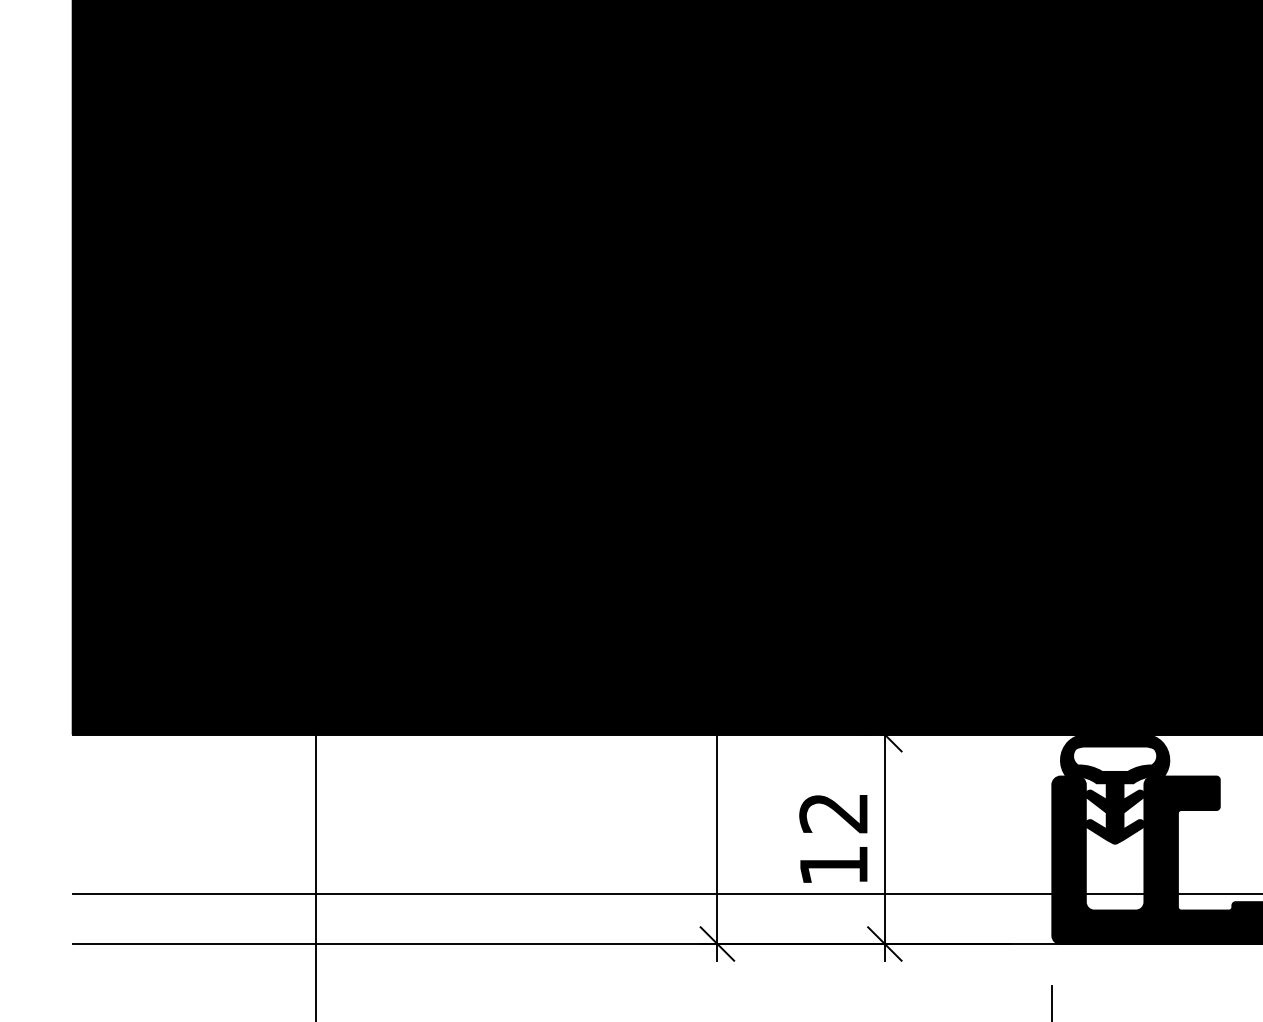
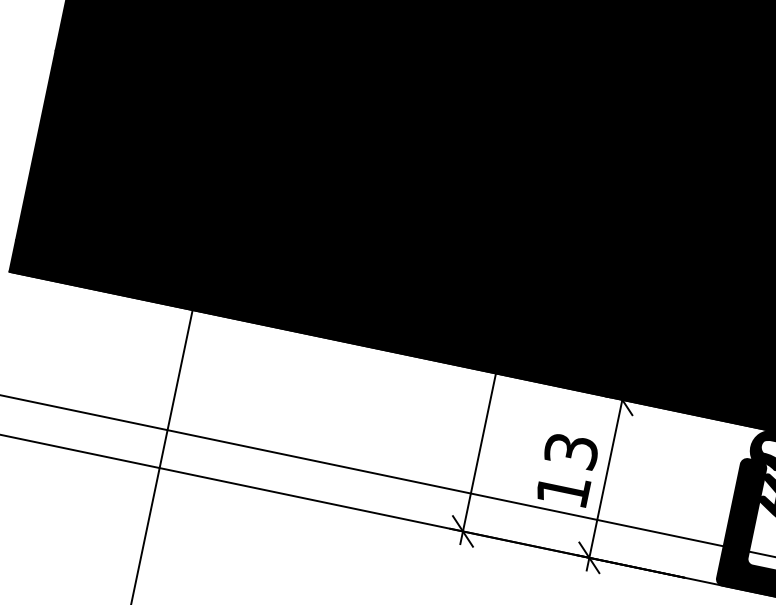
text: (833, 813) -> (571, 451), 12 -> 13

